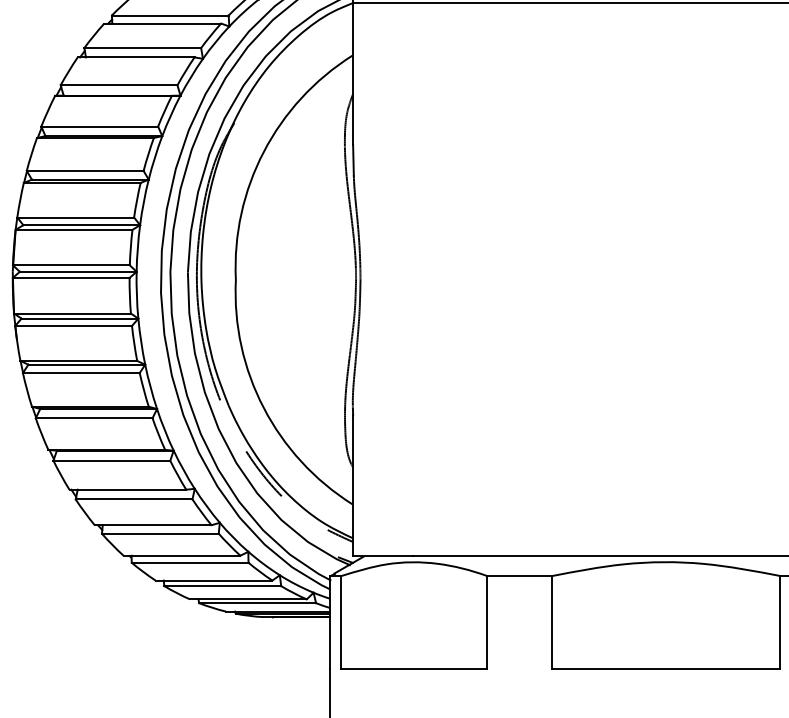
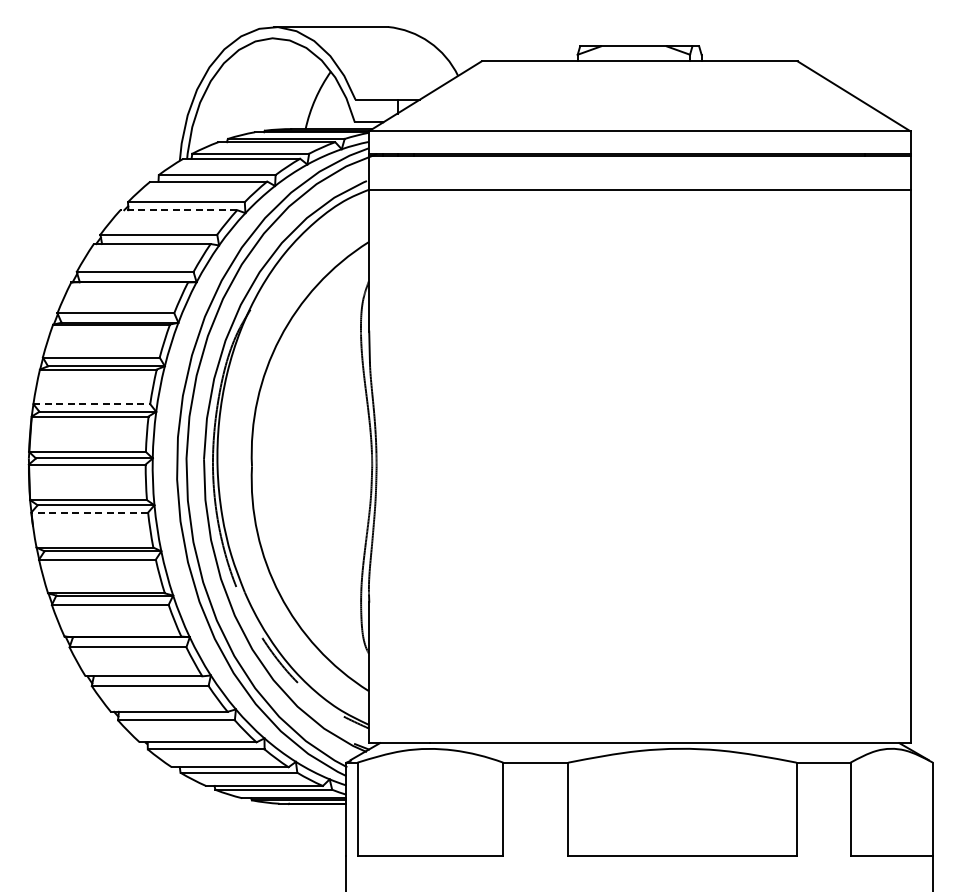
line: (162, 23) -> (178, 210), solid -> dashed
line: (76, 217) -> (92, 404), solid -> dashed
line: (73, 325) -> (89, 512), solid -> dashed

